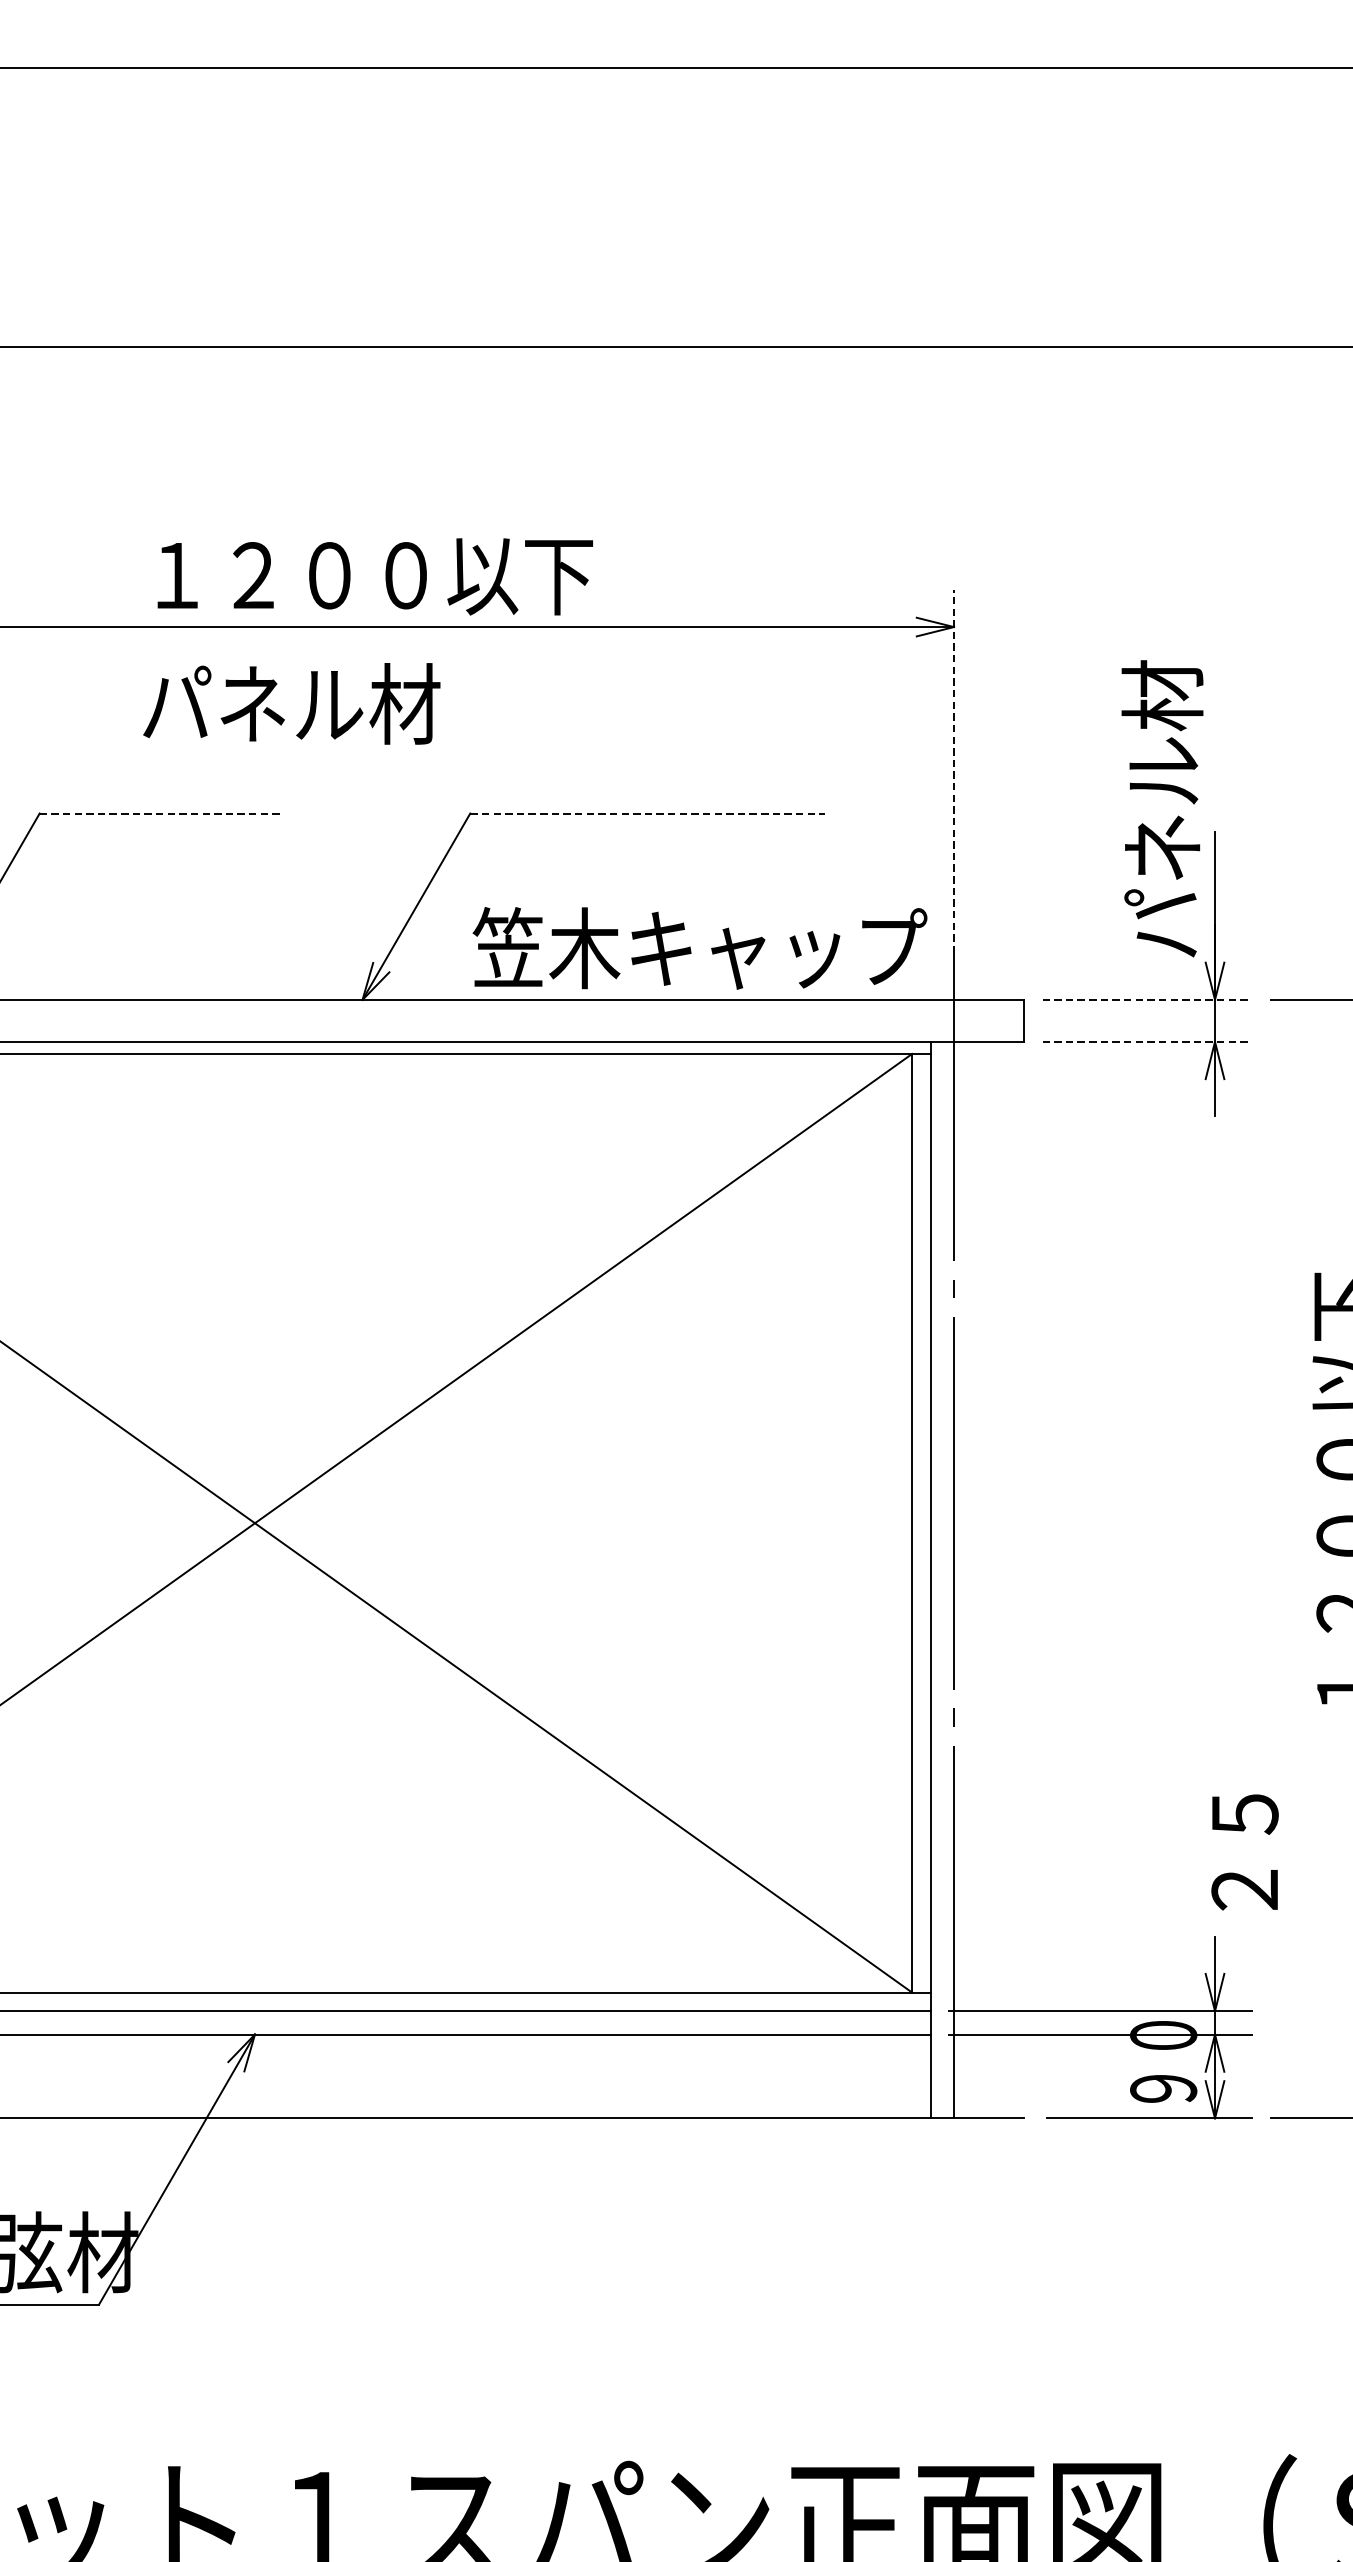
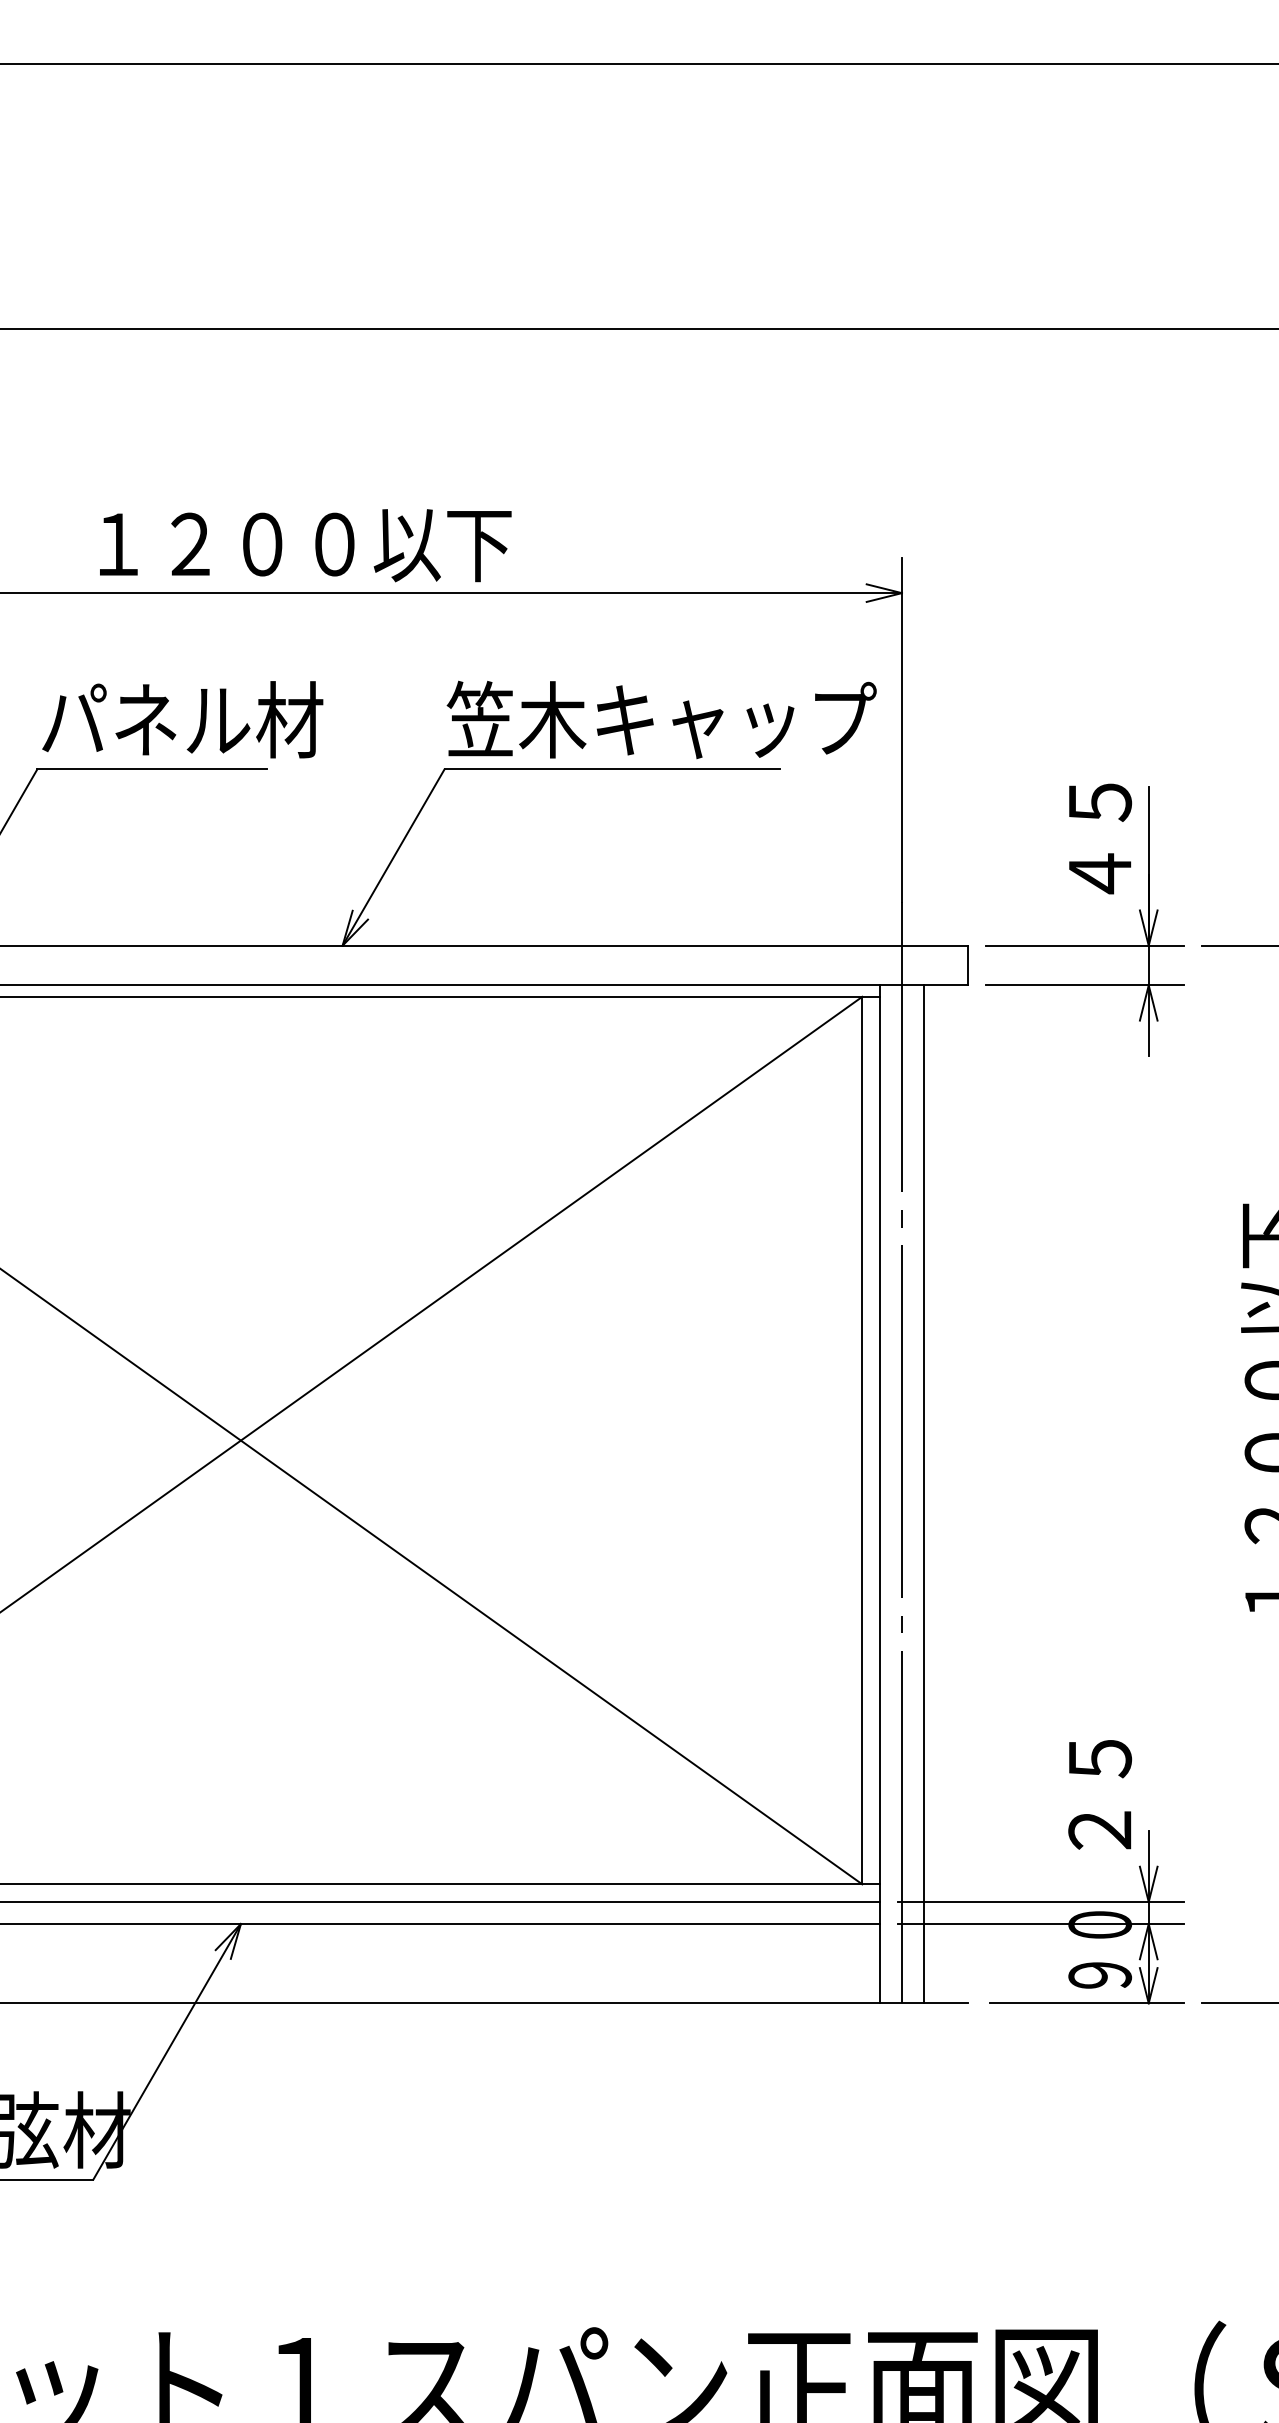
text: (375, 576) -> (305, 545), moved
text: (291, 703) -> (182, 719), moved
line: (953, 771) -> (901, 729), dashed -> solid
text: (1161, 808) -> (1098, 764), パネル材 -> ４５
line: (161, 813) -> (152, 769), dashed -> solid
line: (647, 813) -> (612, 769), dashed -> solid
text: (699, 947) -> (661, 719), moved
line: (1148, 999) -> (1085, 945), dashed -> solid
line: (1148, 1042) -> (1085, 985), dashed -> solid
line: (976, 1580) -> (923, 1494), added
text: (1245, 1852) -> (1100, 1794), moved

